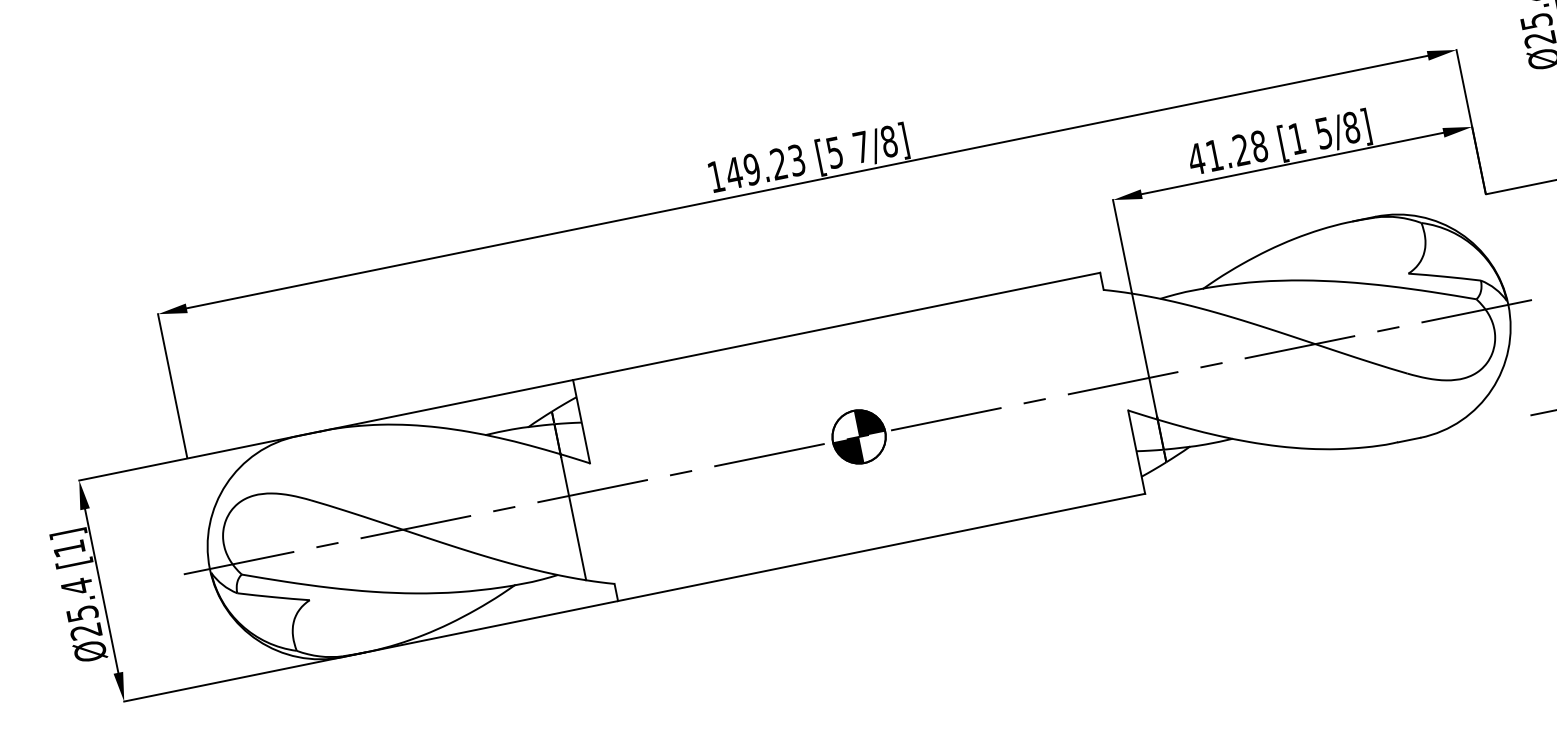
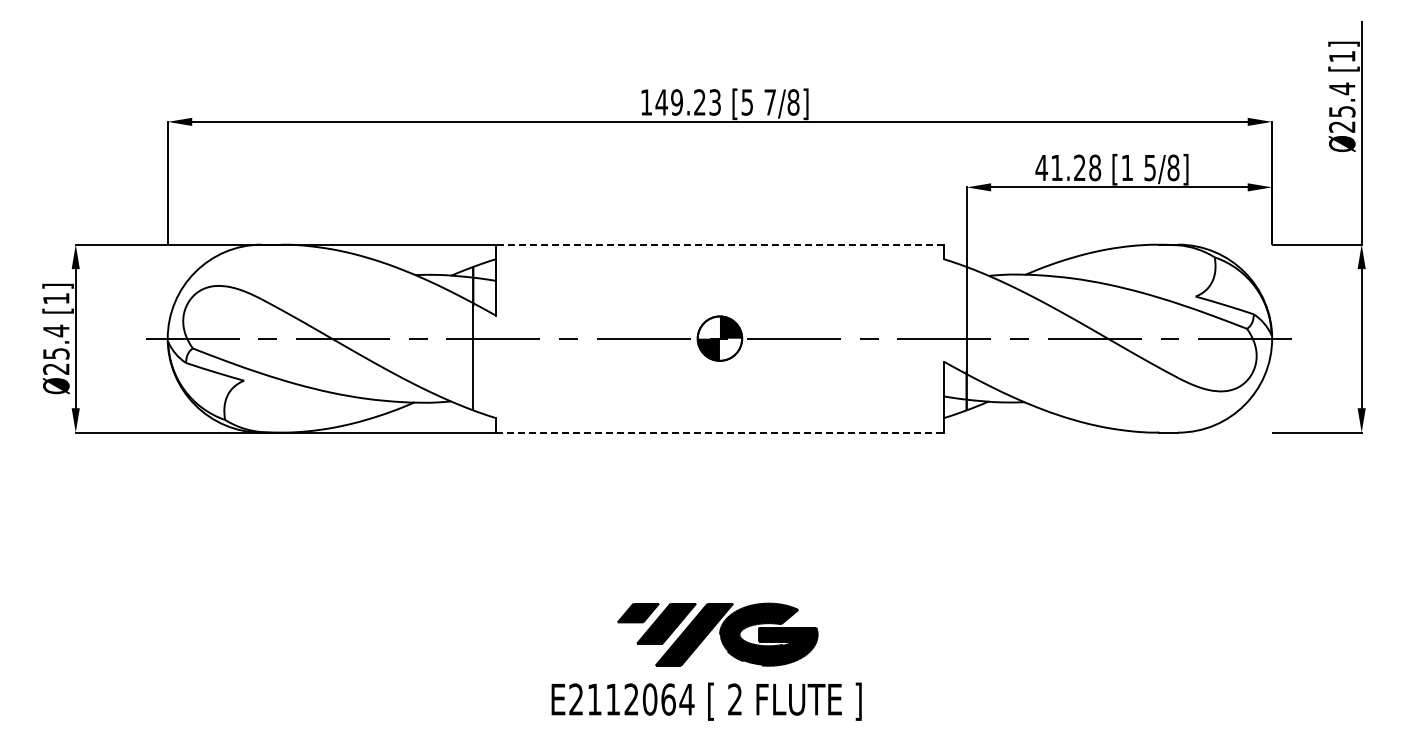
line: (836, 326) -> (719, 244), solid -> dashed
line: (882, 547) -> (720, 432), solid -> dashed

